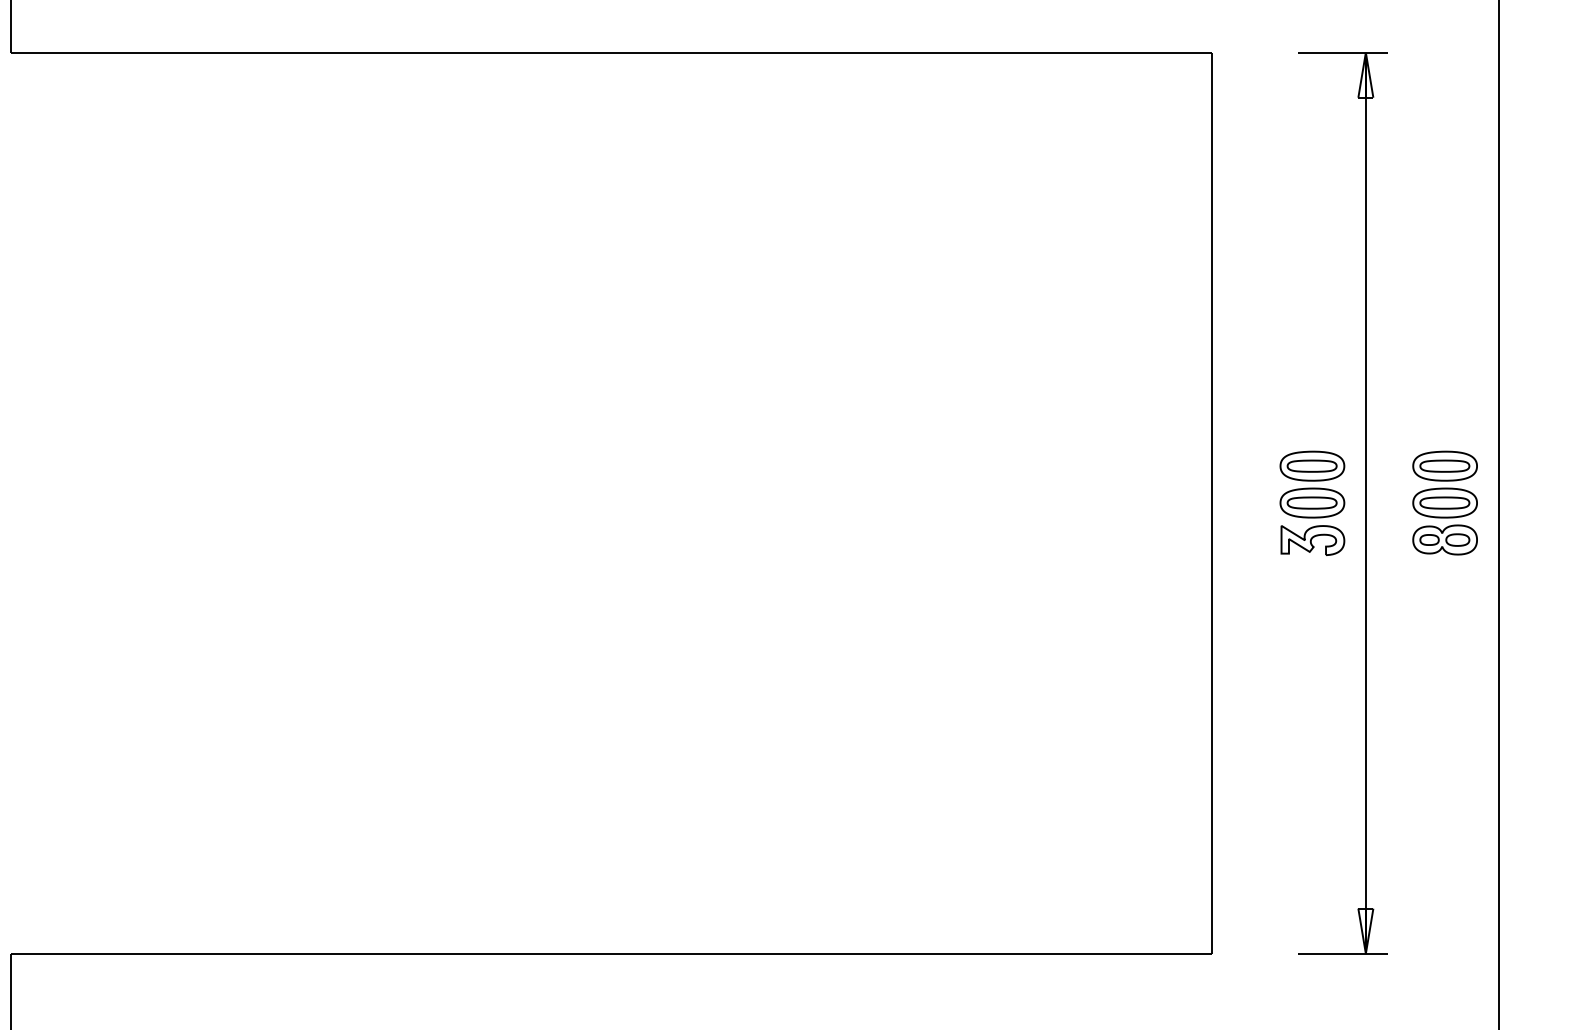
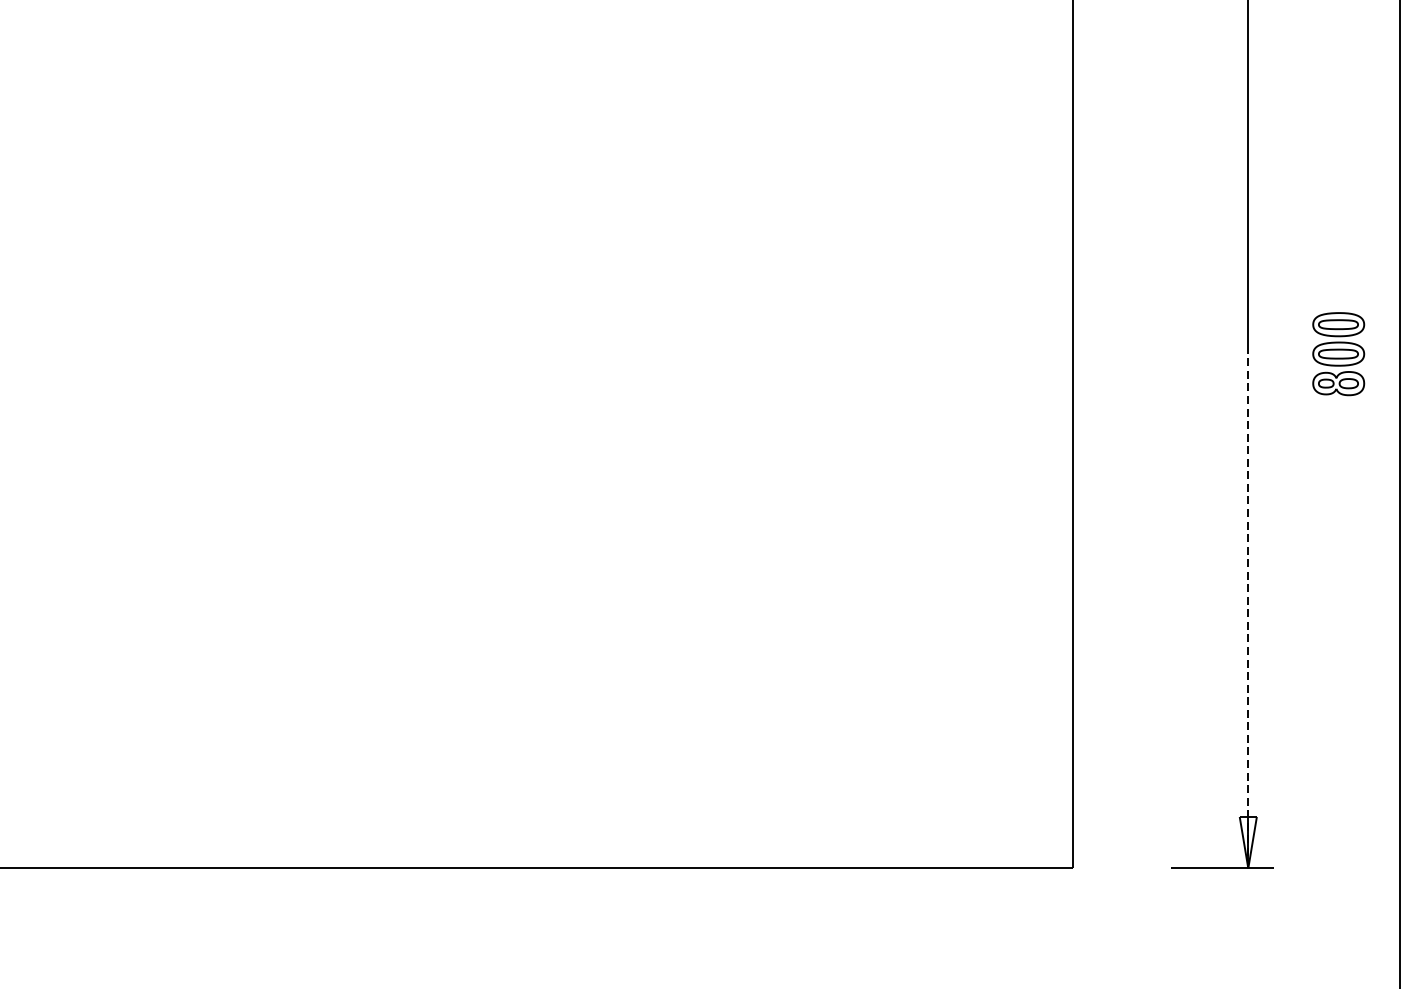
part: (1312, 502) -> (1187, 353), removed
part: (1444, 502) -> (1338, 353), size x0.7
line: (1365, 727) -> (1247, 610), solid -> dashed

